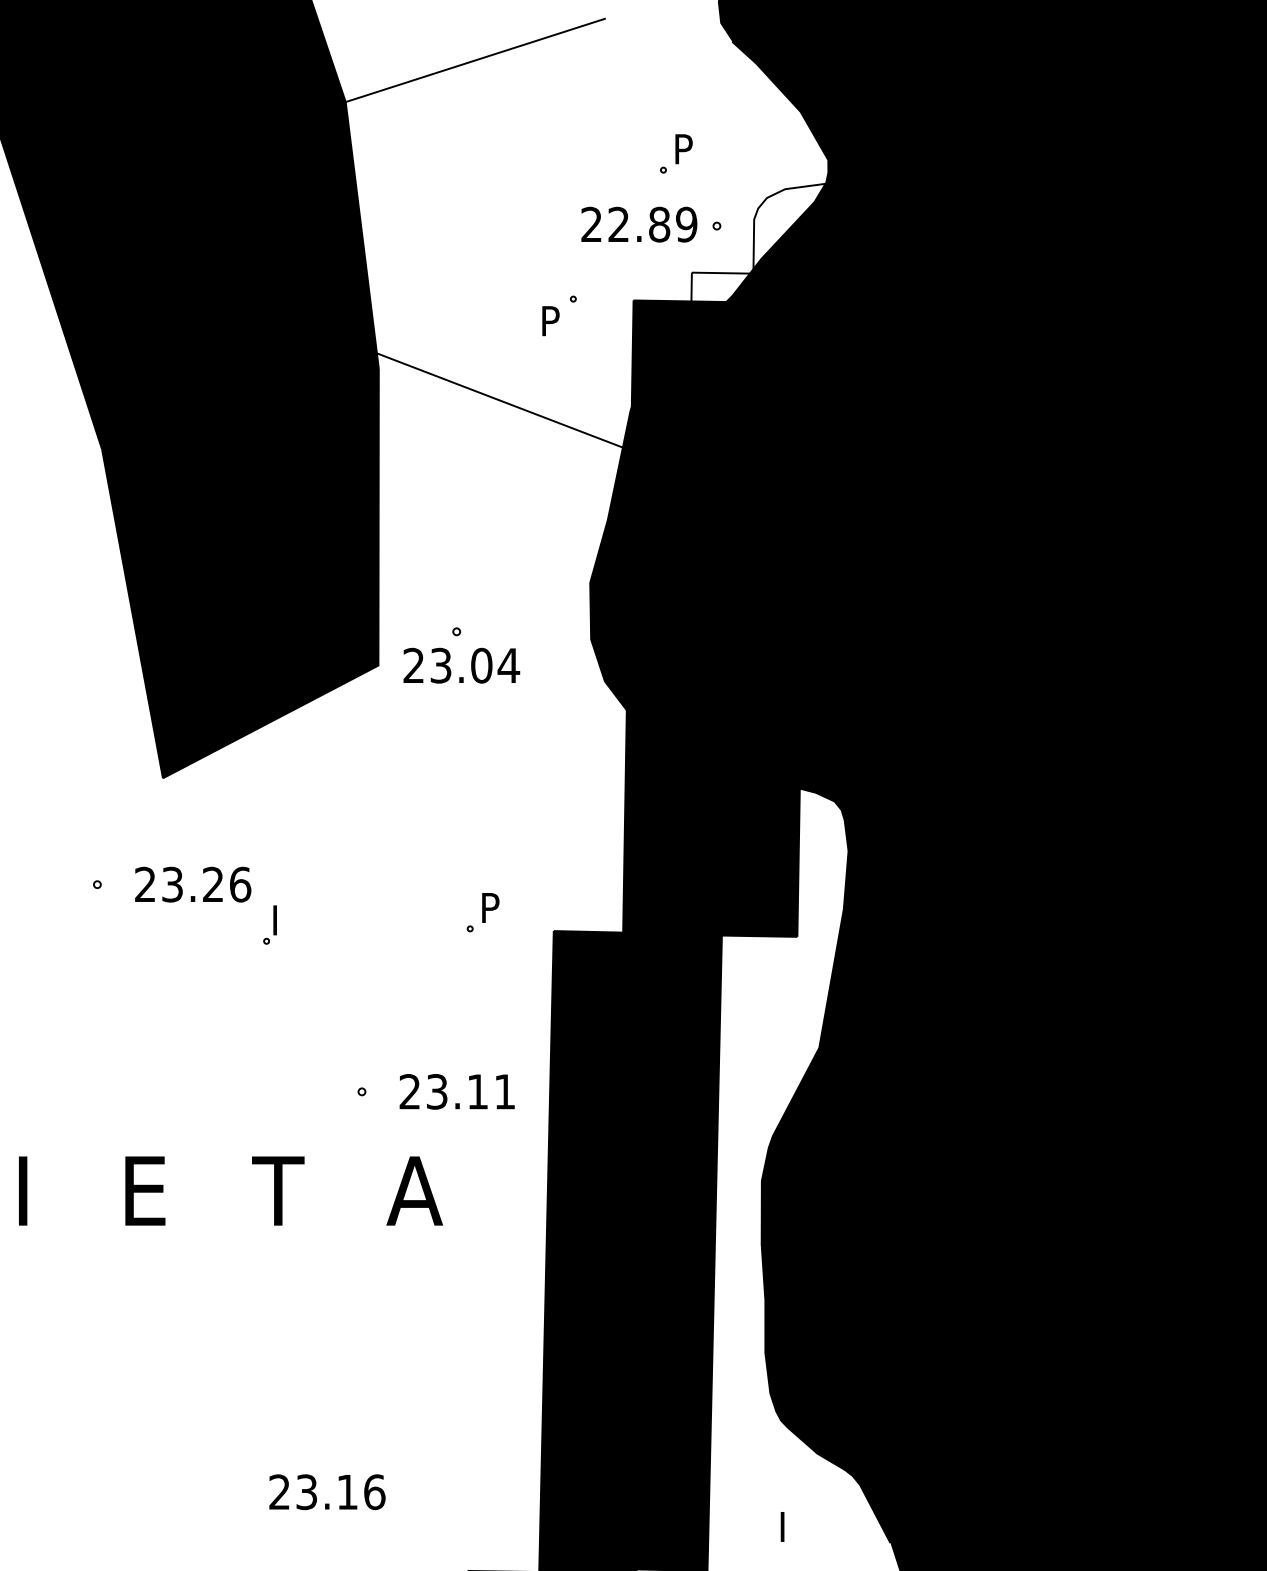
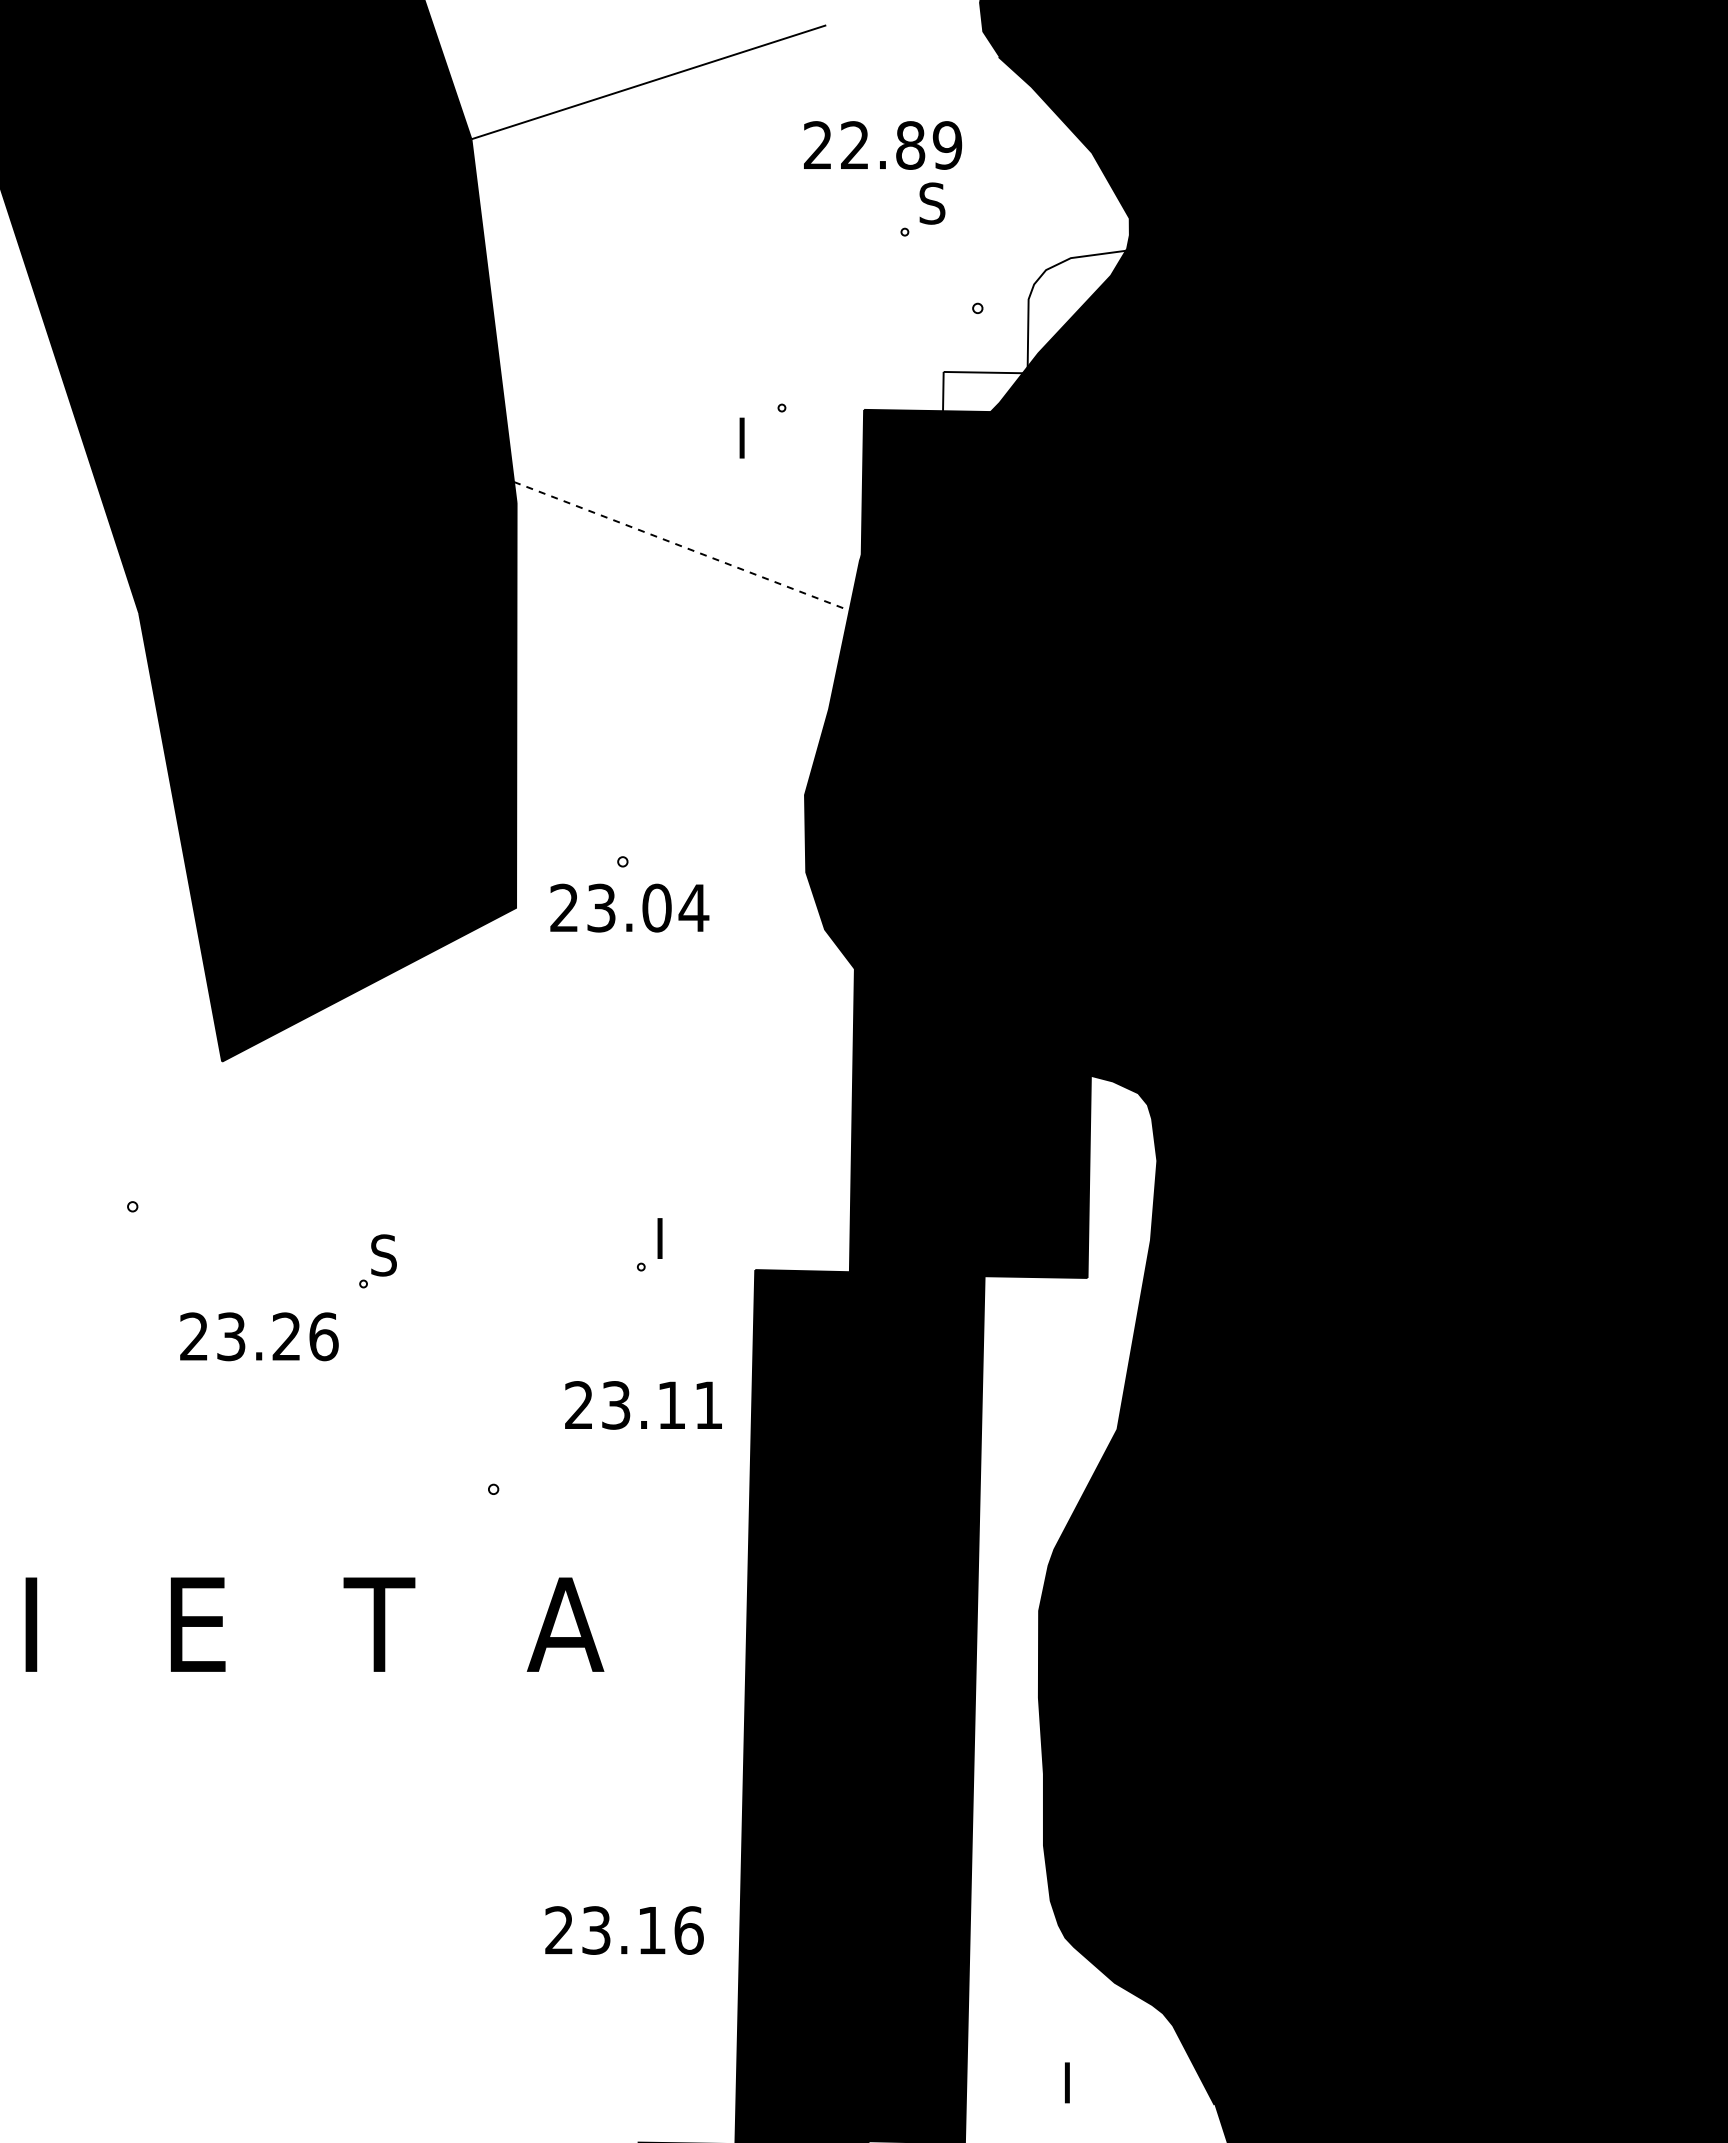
text: (683, 149) -> (932, 203), P -> S
text: (639, 224) -> (883, 145), moved
text: (552, 314) -> (753, 429), P -> I
line: (504, 402) -> (687, 548), solid -> dashed
text: (193, 884) -> (259, 1336), moved
text: (492, 902) -> (671, 1230), P -> I
text: (281, 920) -> (383, 1255), I -> S
text: (457, 1091) -> (643, 1405), moved
text: (327, 1492) -> (624, 1930), moved

